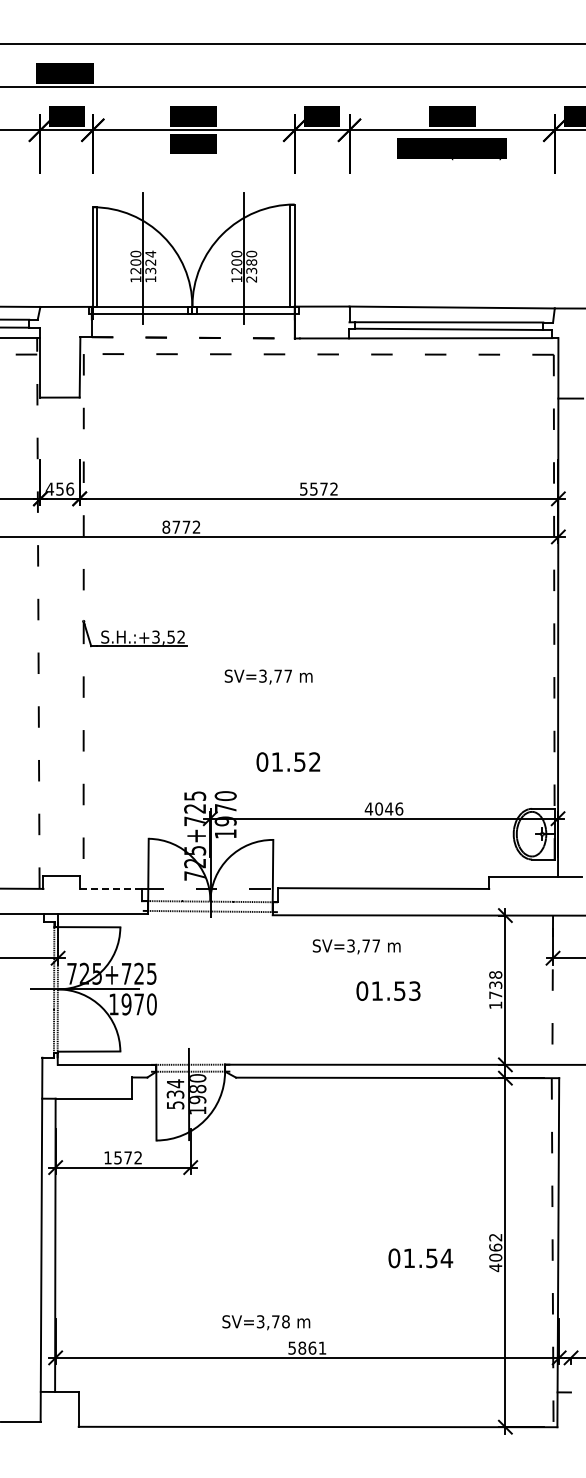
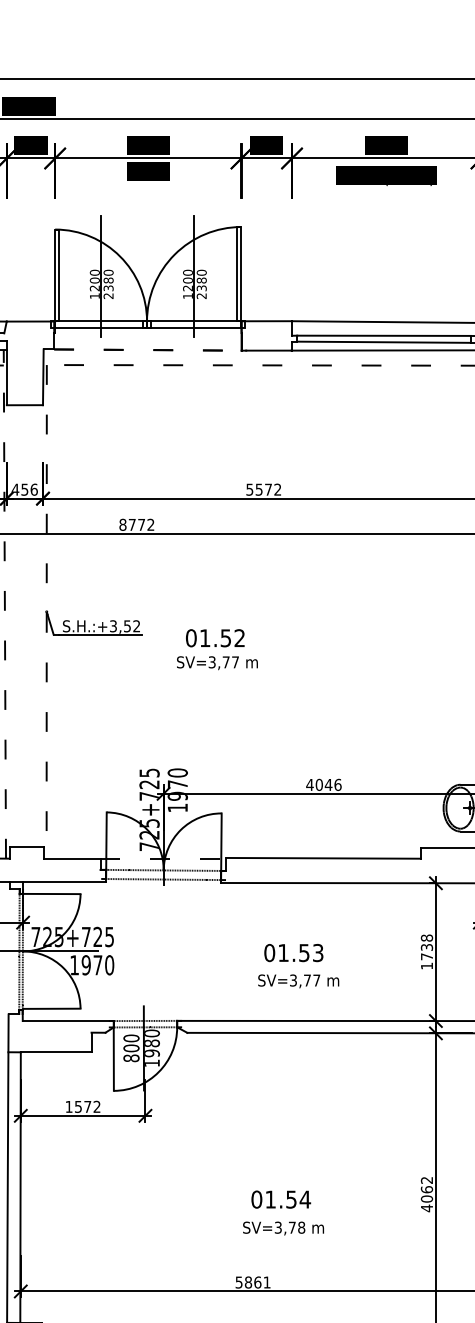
text: (150, 266) -> (108, 284), 1324 -> 2380
text: (288, 761) -> (215, 637), moved
line: (111, 888) -> (72, 858), dashed -> solid
text: (356, 946) -> (298, 981), moved
text: (388, 990) -> (293, 952), moved
text: (175, 1094) -> (131, 1048), 534 -> 800
text: (420, 1258) -> (280, 1199), moved
text: (266, 1322) -> (283, 1228), moved

